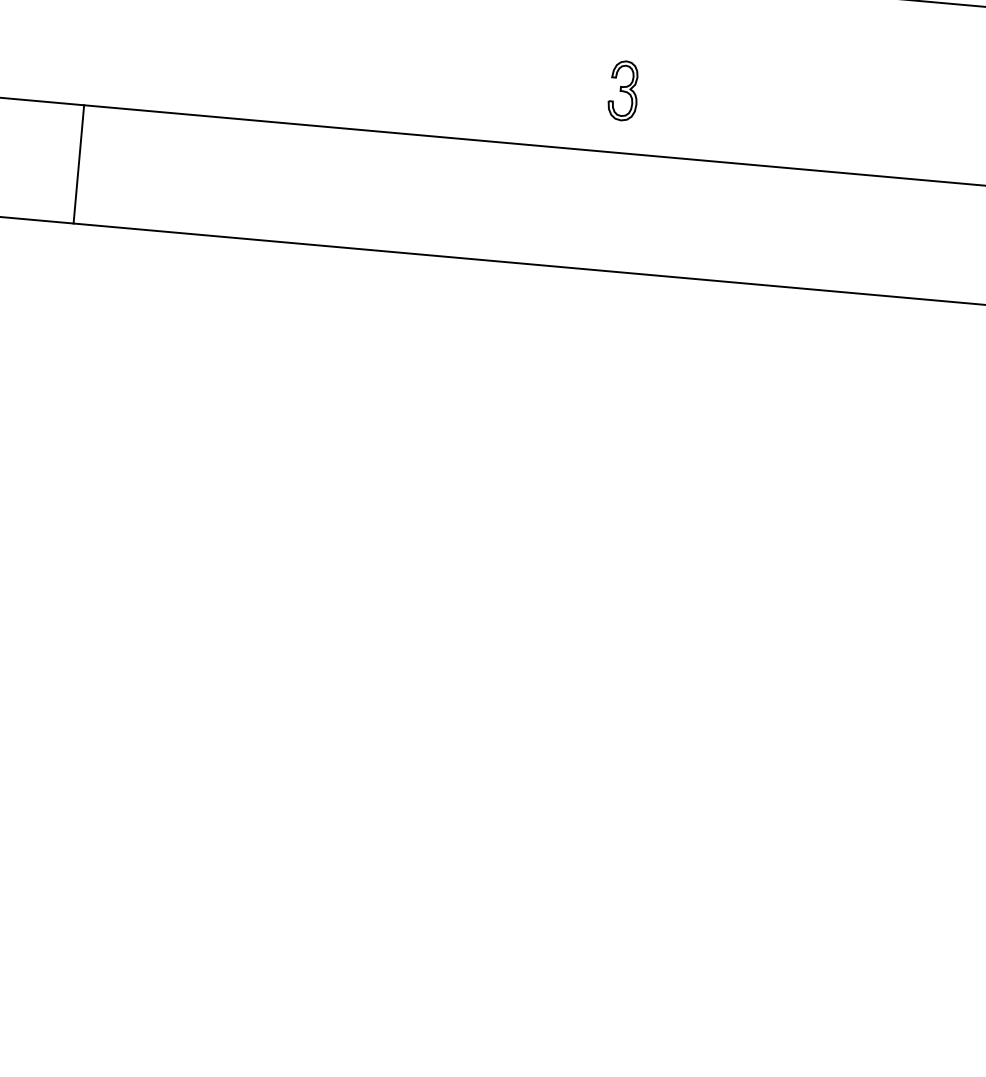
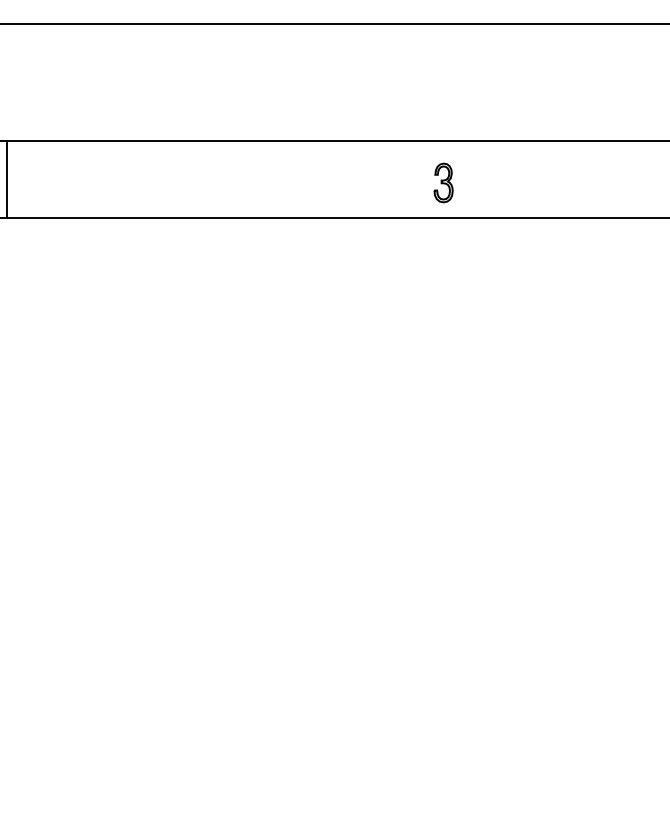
part: (623, 90) -> (443, 182), moved
line: (79, 164) -> (7, 179), moved

